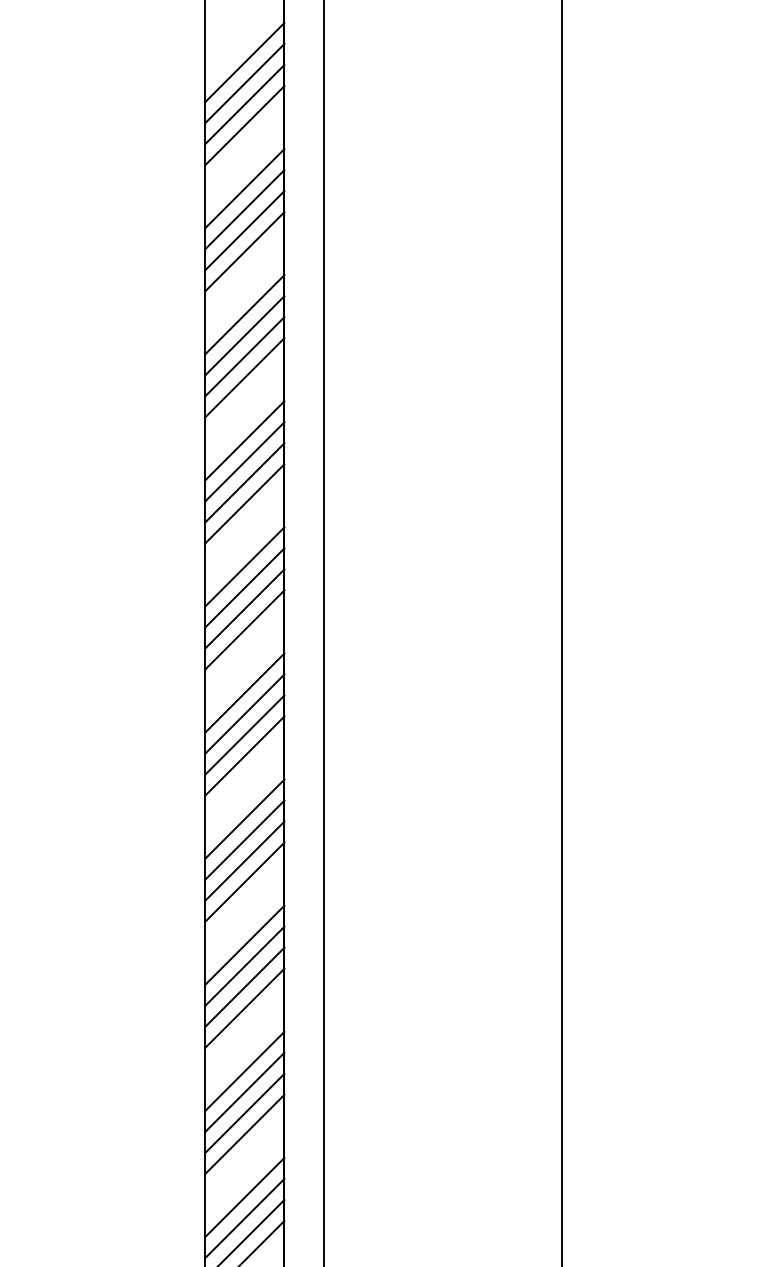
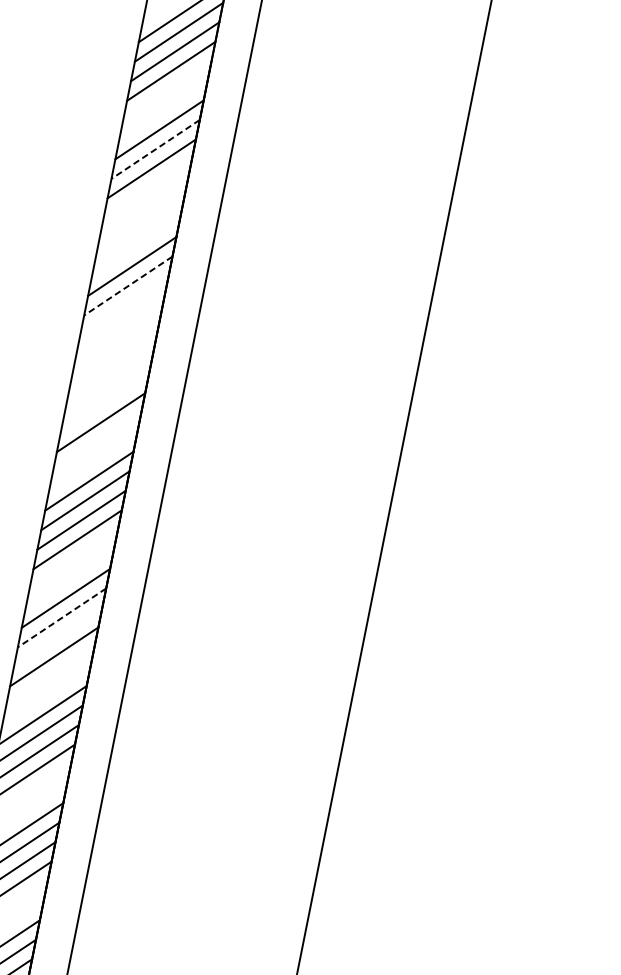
line: (244, 210) -> (155, 150), solid -> dashed
line: (244, 251) -> (147, 188), removed
line: (244, 314) -> (135, 246), removed
line: (244, 357) -> (127, 286), solid -> dashed
line: (244, 377) -> (124, 305), removed
line: (244, 440) -> (112, 363), removed
line: (244, 461) -> (108, 383), removed
line: (244, 482) -> (104, 402), removed
line: (244, 714) -> (61, 618), solid -> dashed
line: (244, 734) -> (58, 636), removed

